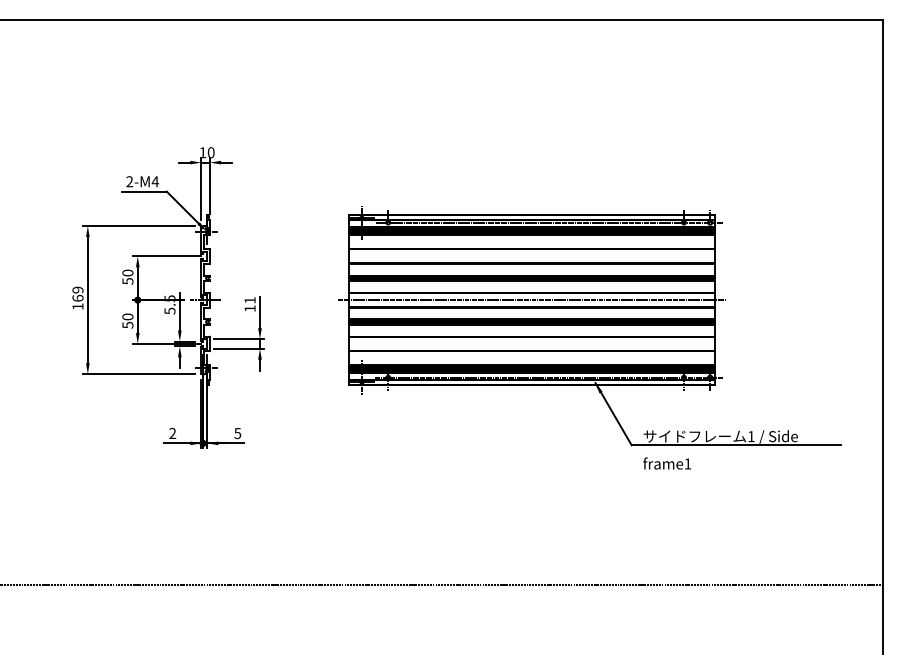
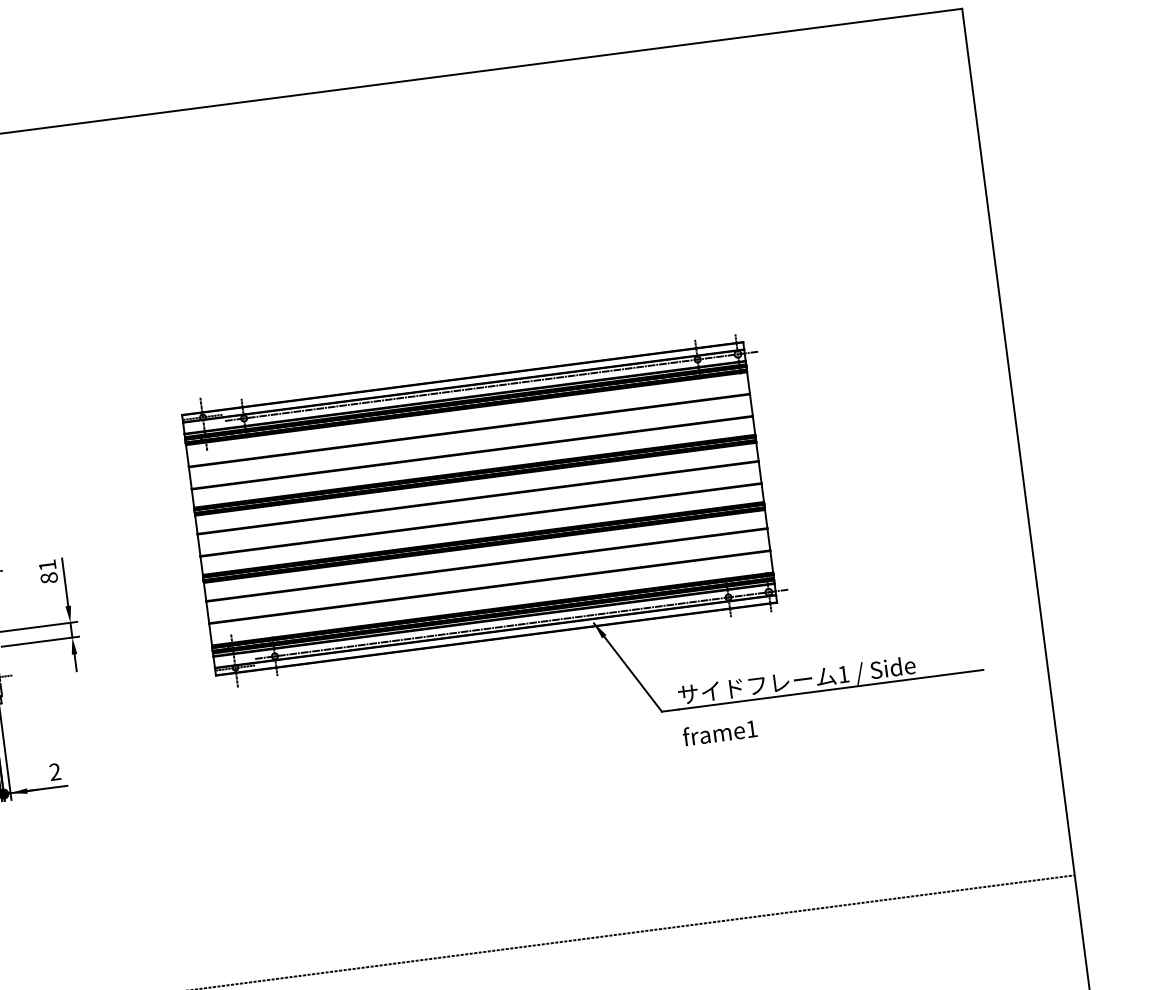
line: (531, 300) -> (479, 509), removed
text: (249, 308) -> (48, 577), 11 -> 81
text: (237, 433) -> (54, 772), 5 -> 2

